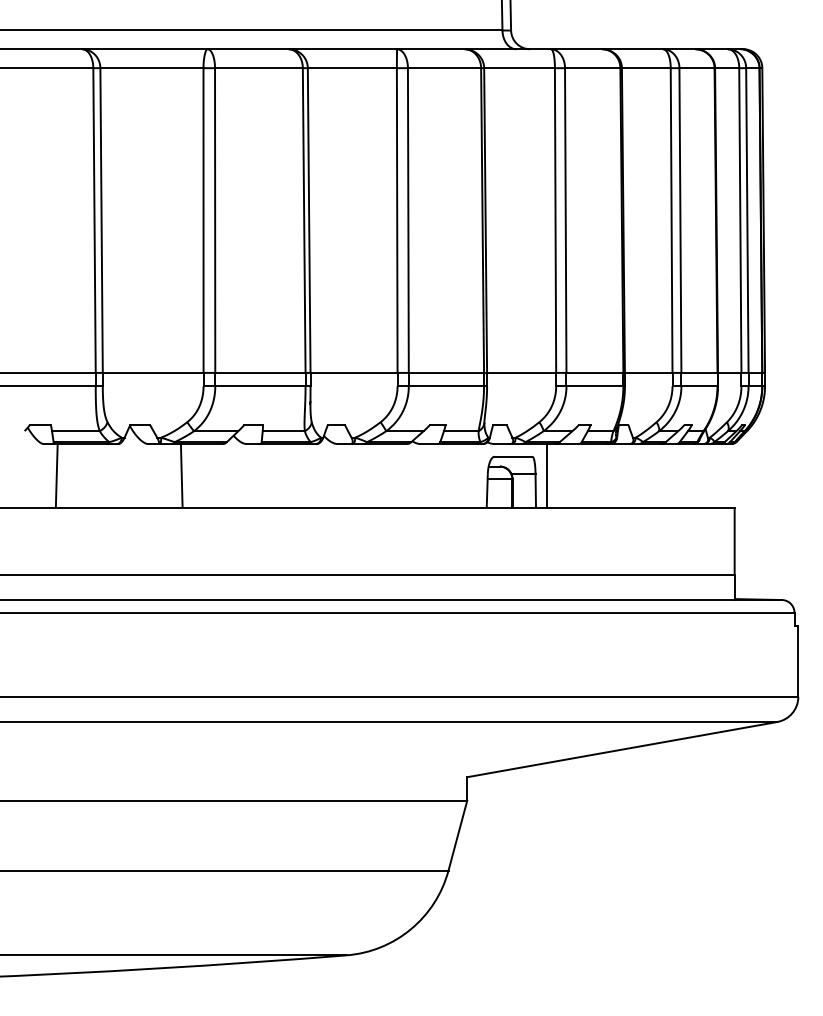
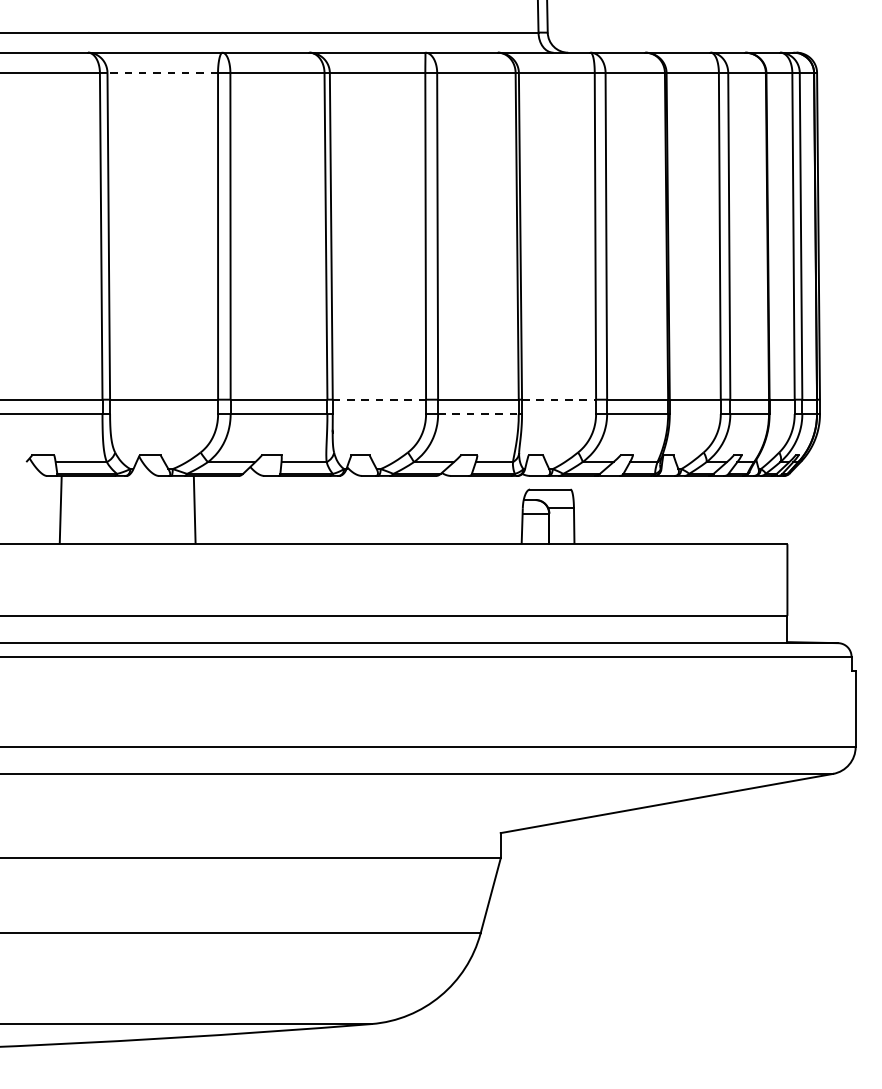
line: (151, 68) -> (162, 73), solid -> dashed
line: (354, 372) -> (379, 399), solid -> dashed
line: (521, 372) -> (558, 399), solid -> dashed
line: (446, 386) -> (478, 414), solid -> dashed
line: (546, 475) -> (585, 509), removed

